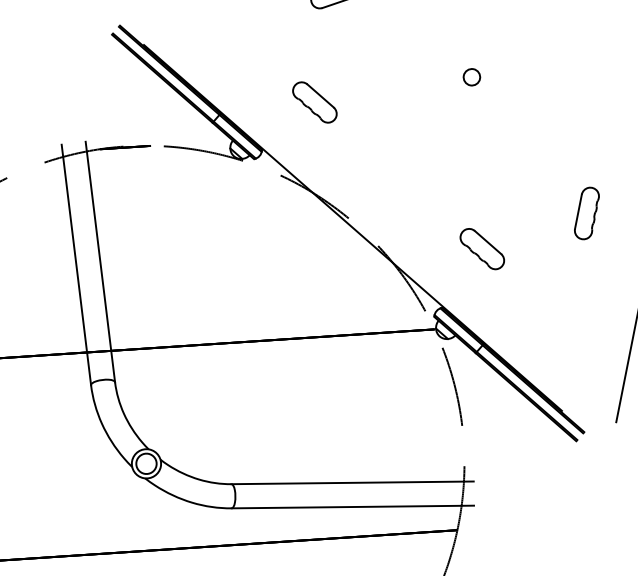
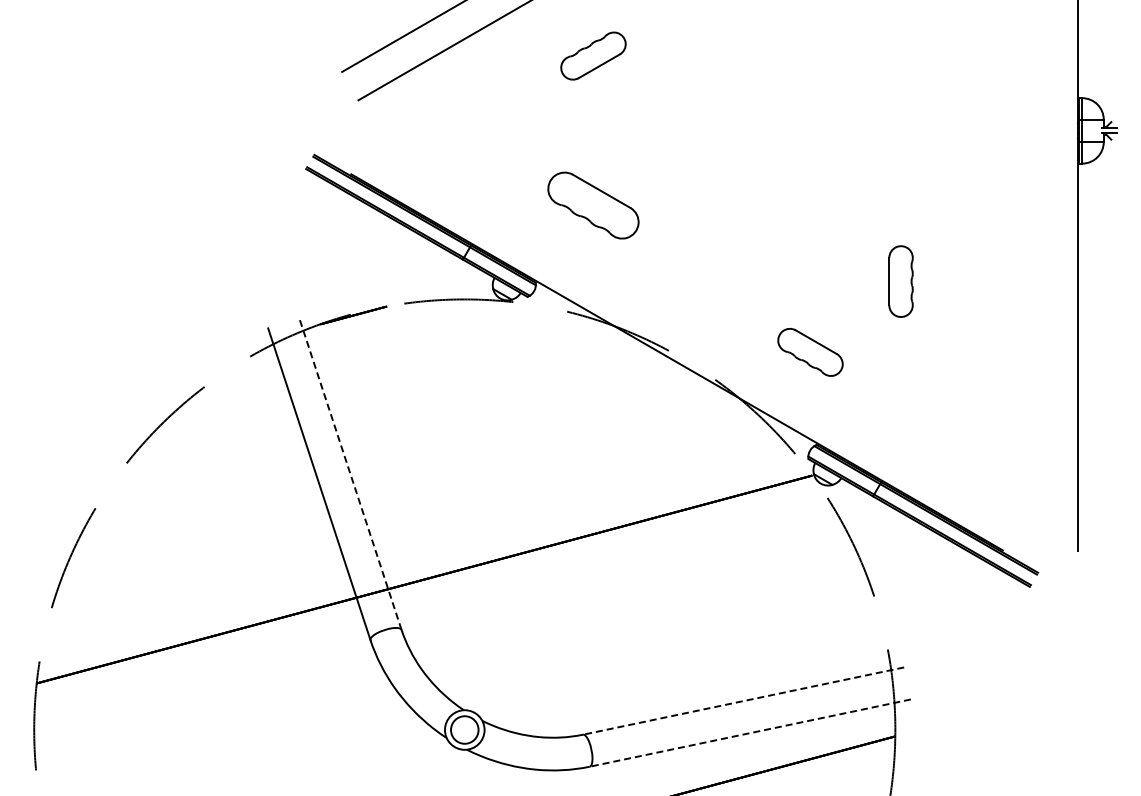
circle: (472, 77) -> (795, 130), removed
part: (314, 102) -> (593, 205), size x1.4
part: (586, 213) -> (900, 281), moved
part: (482, 249) -> (810, 352), moved
line: (100, 261) -> (350, 473), solid -> dashed
line: (352, 483) -> (743, 701), solid -> dashed
line: (352, 507) -> (749, 733), solid -> dashed

